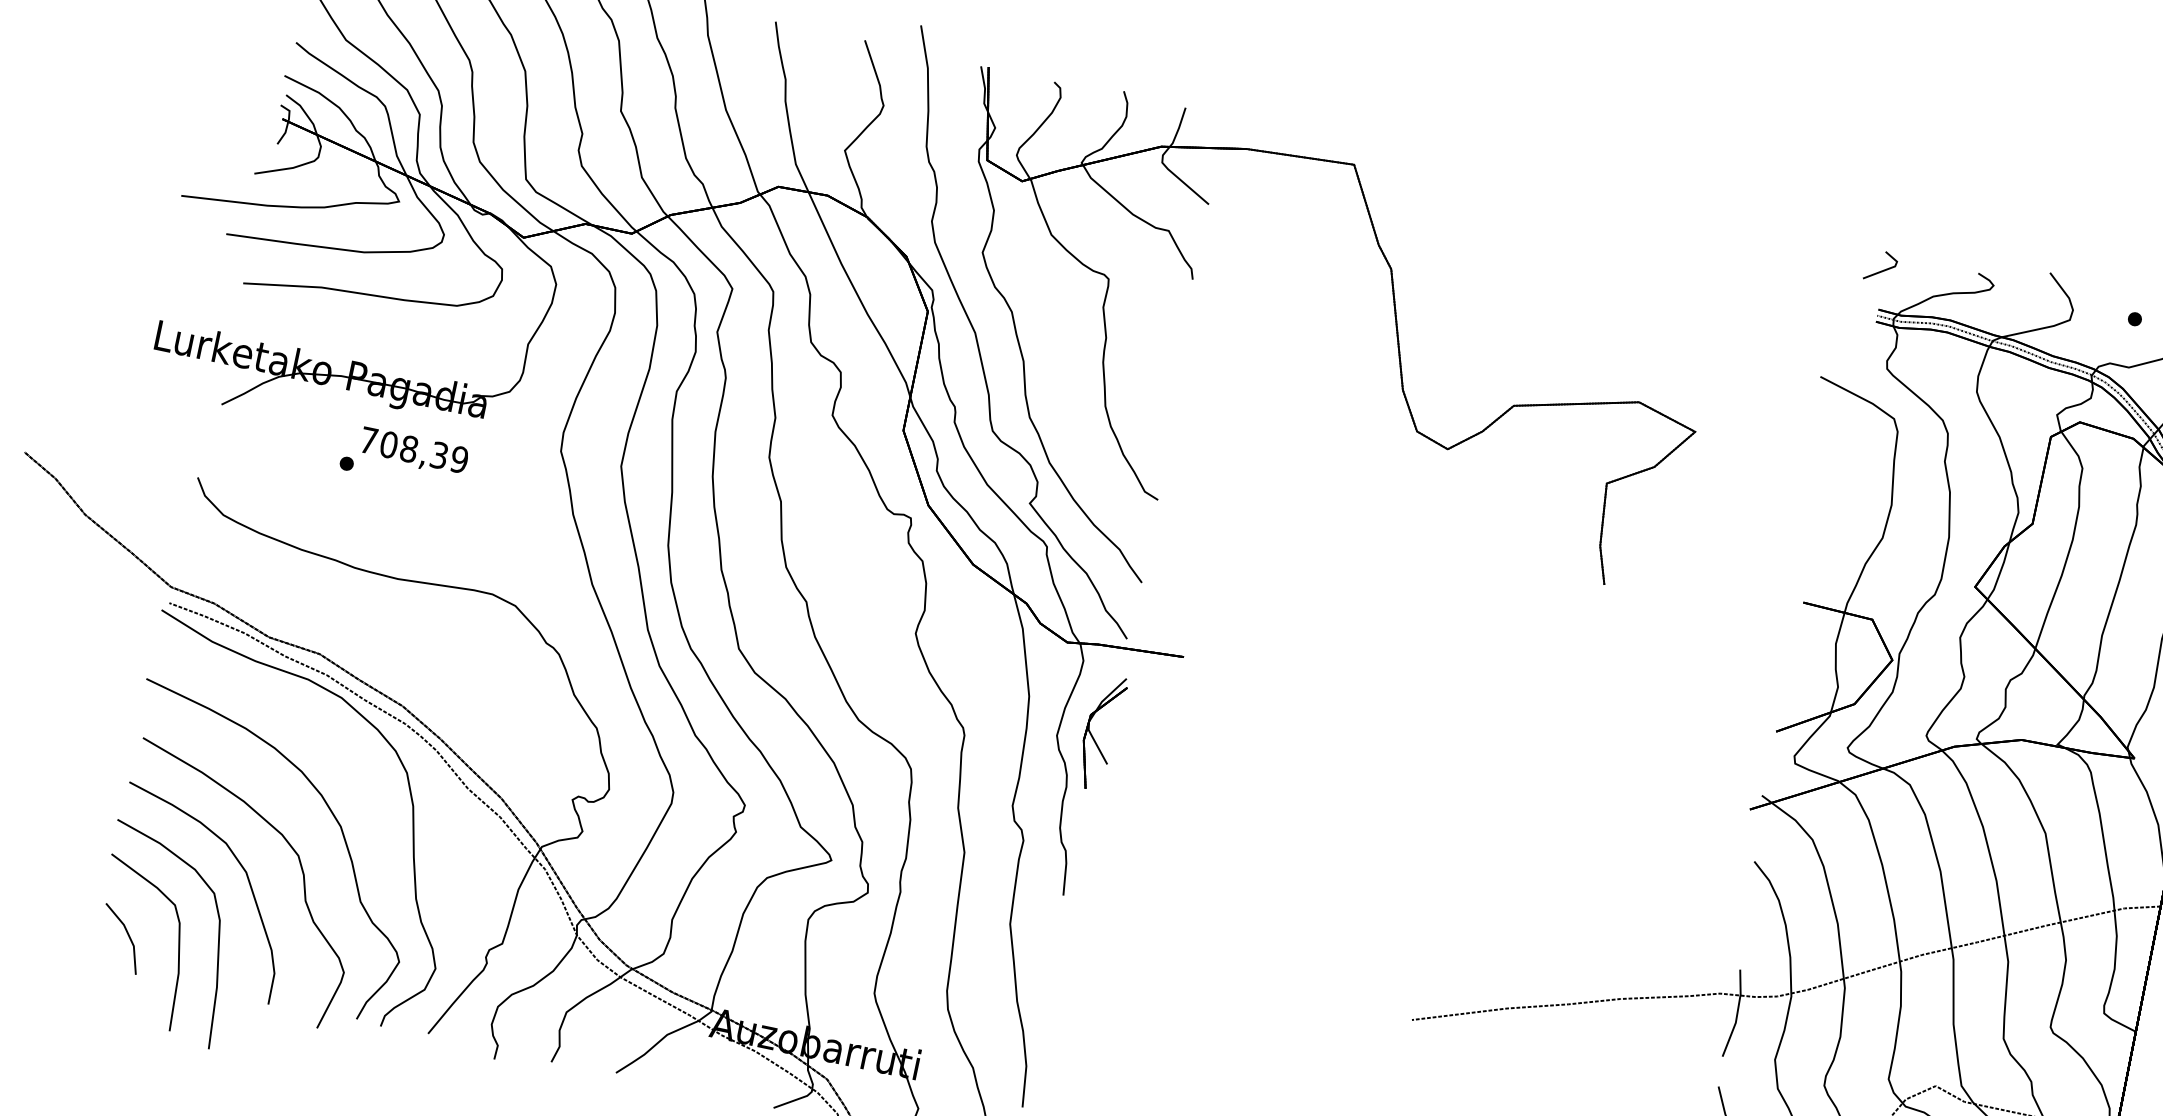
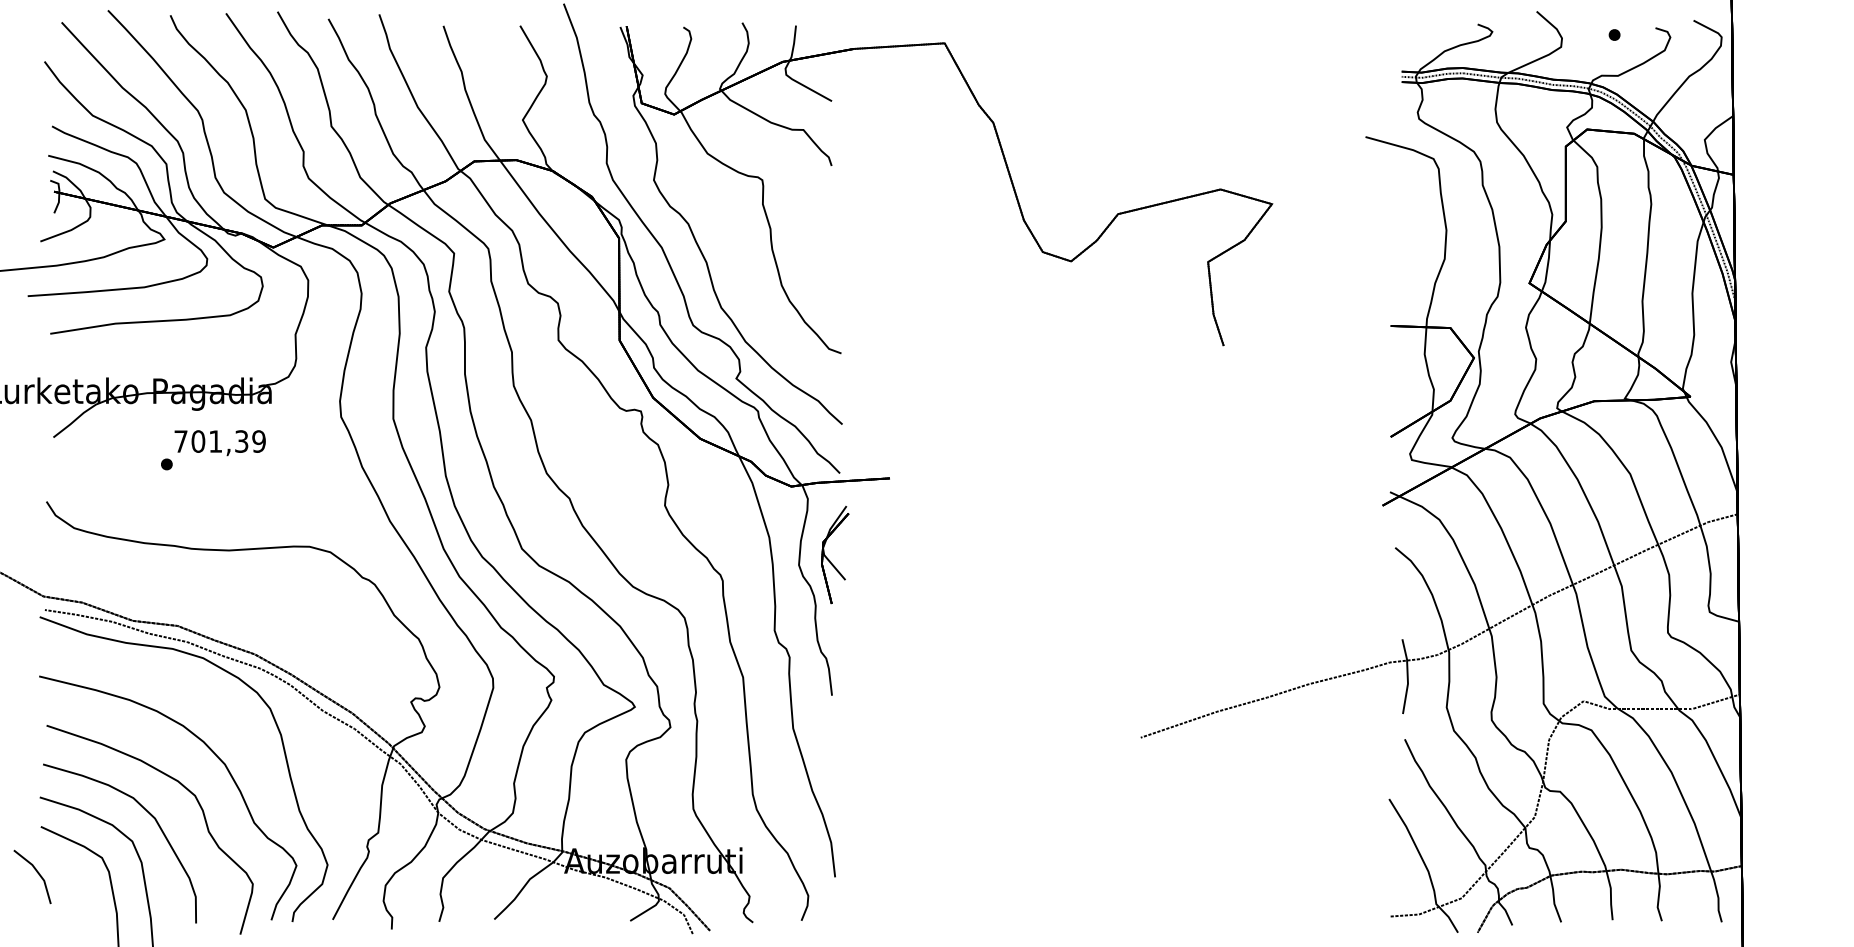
line: (1881, 270) -> (1397, 38), removed
text: (408, 449) -> (215, 441), 708,39 -> 701,39
line: (126, 934) -> (36, 872), moved

